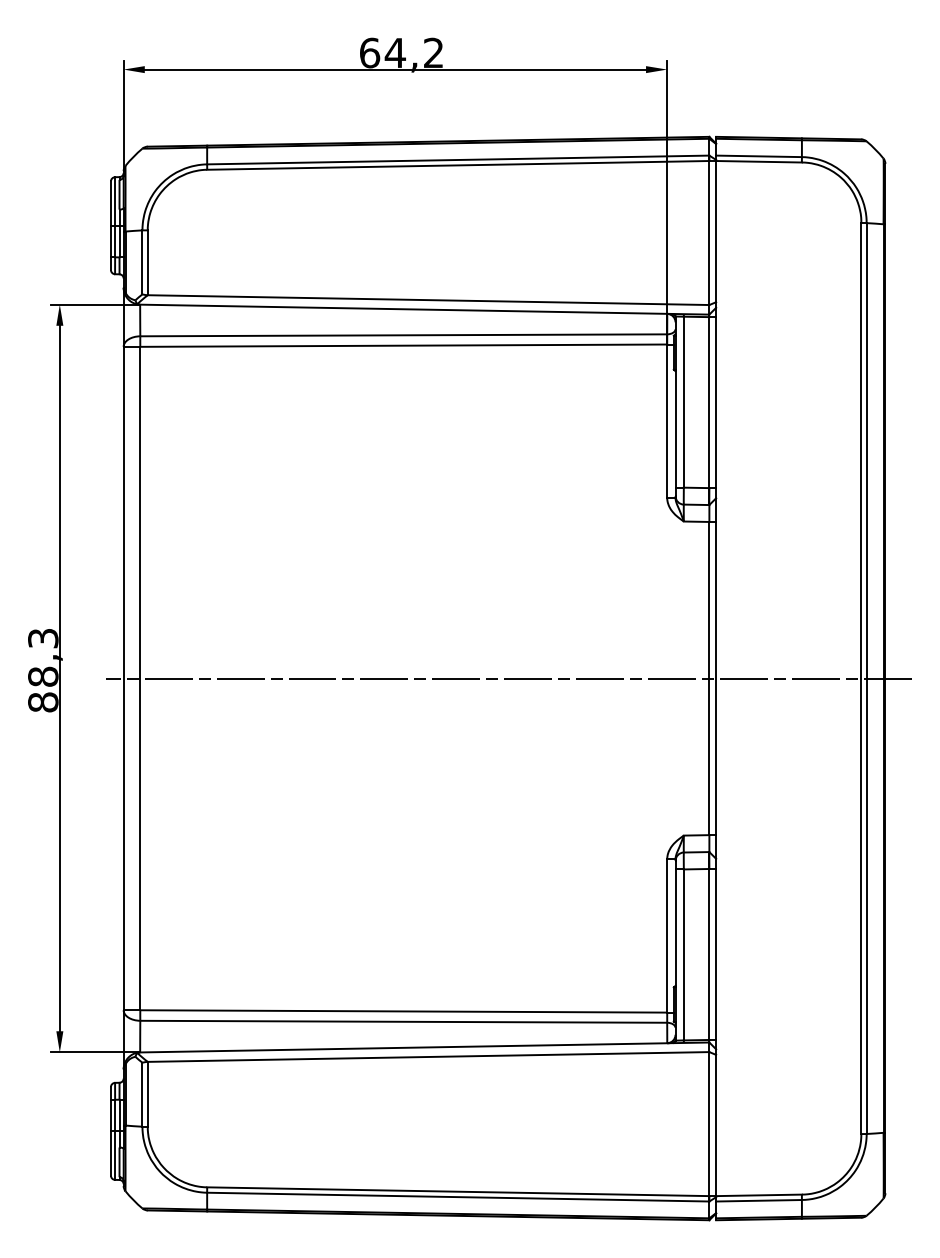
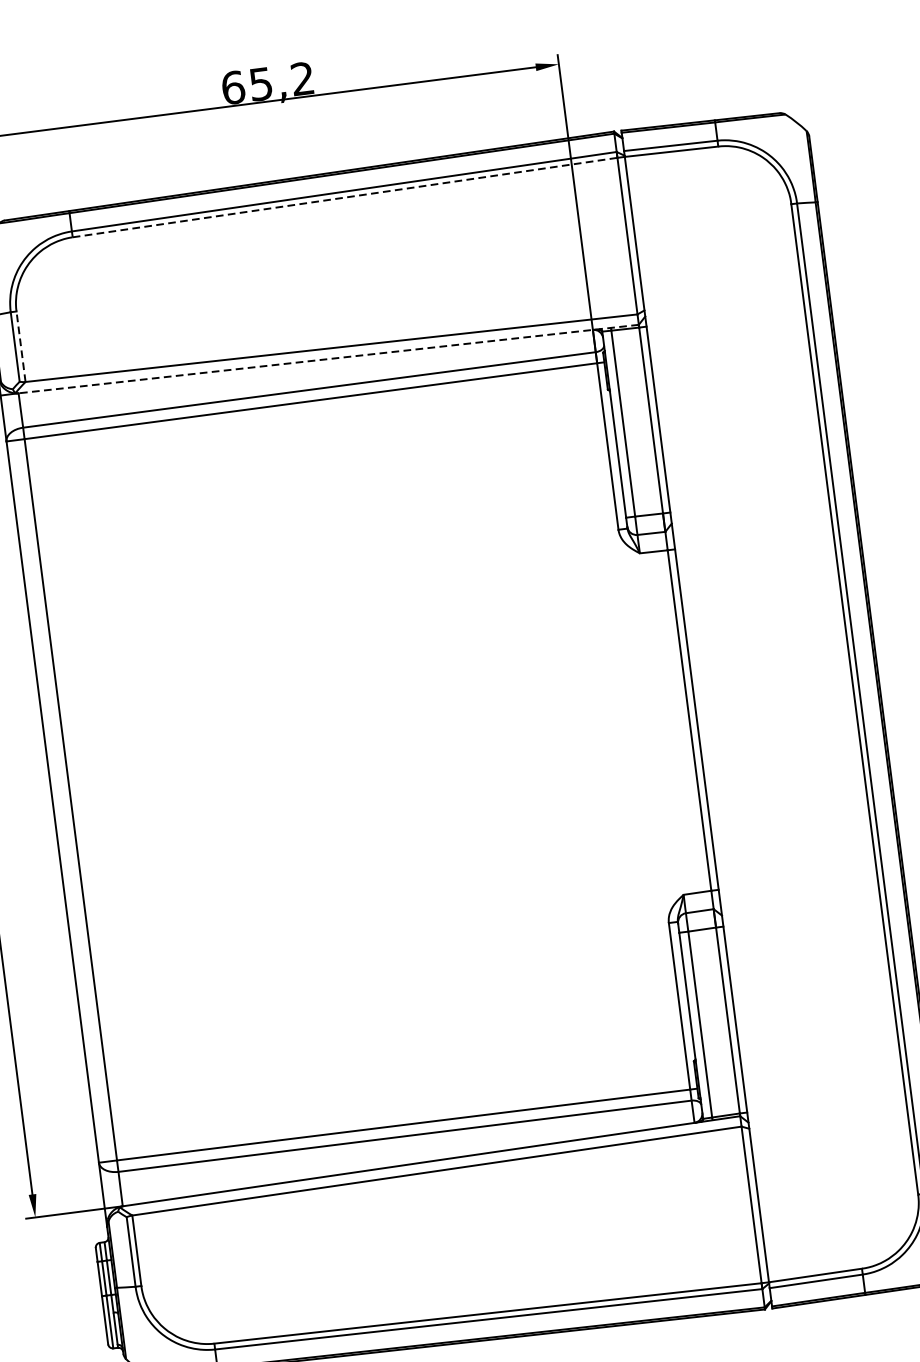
text: (394, 53) -> (260, 84), 64,2 -> 65,2
line: (458, 165) -> (345, 197), solid -> dashed
line: (147, 262) -> (20, 346), solid -> dashed
line: (424, 309) -> (328, 358), solid -> dashed
line: (508, 678) -> (471, 748), removed

